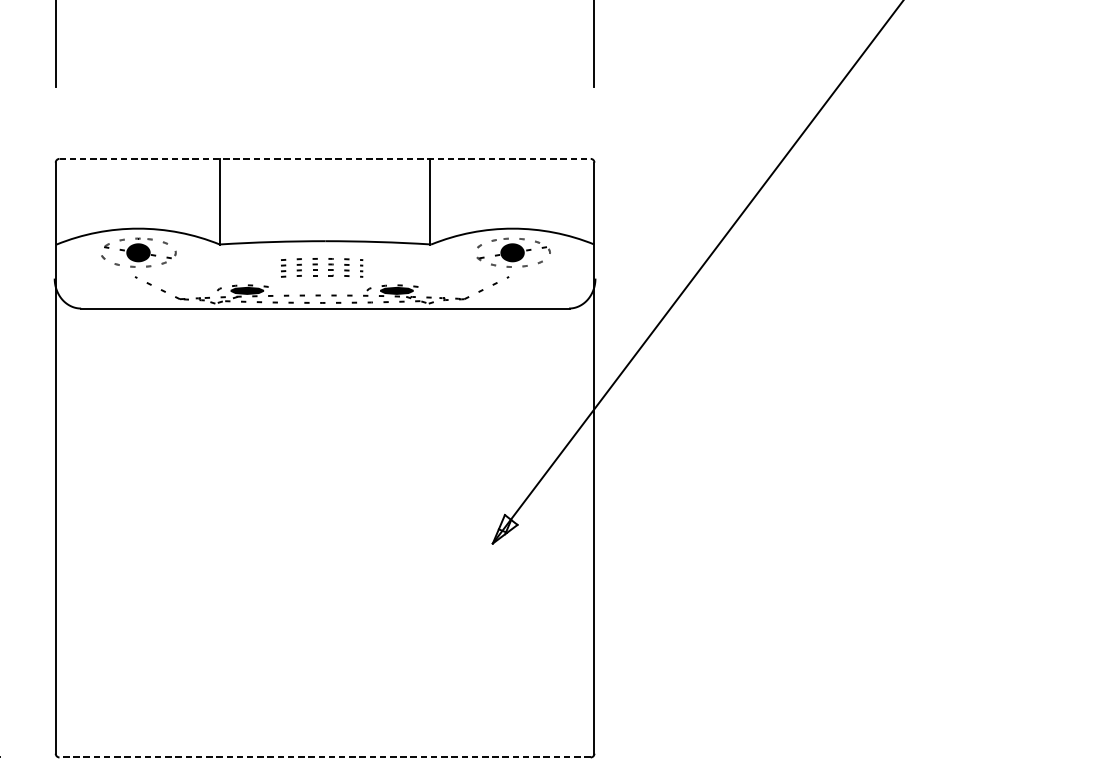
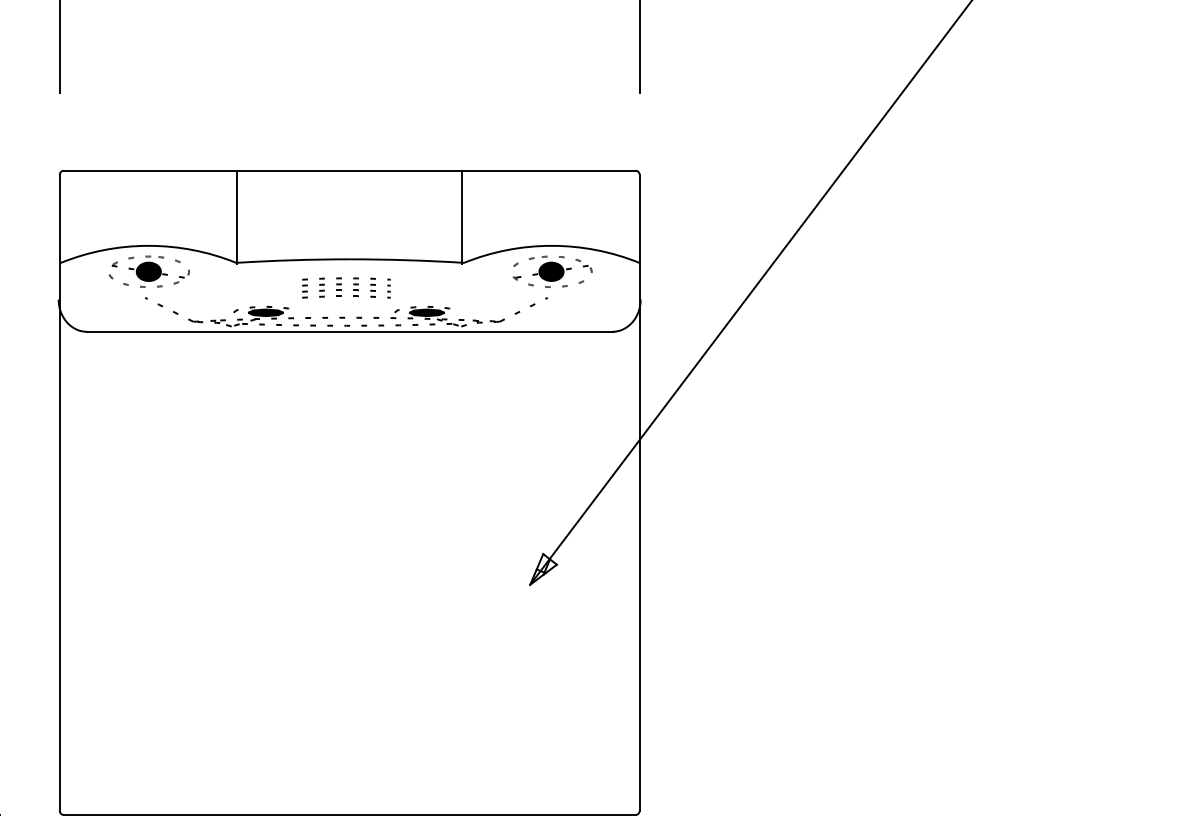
line: (324, 158) -> (349, 170), dashed -> solid
line: (324, 757) -> (349, 815), dashed -> solid

